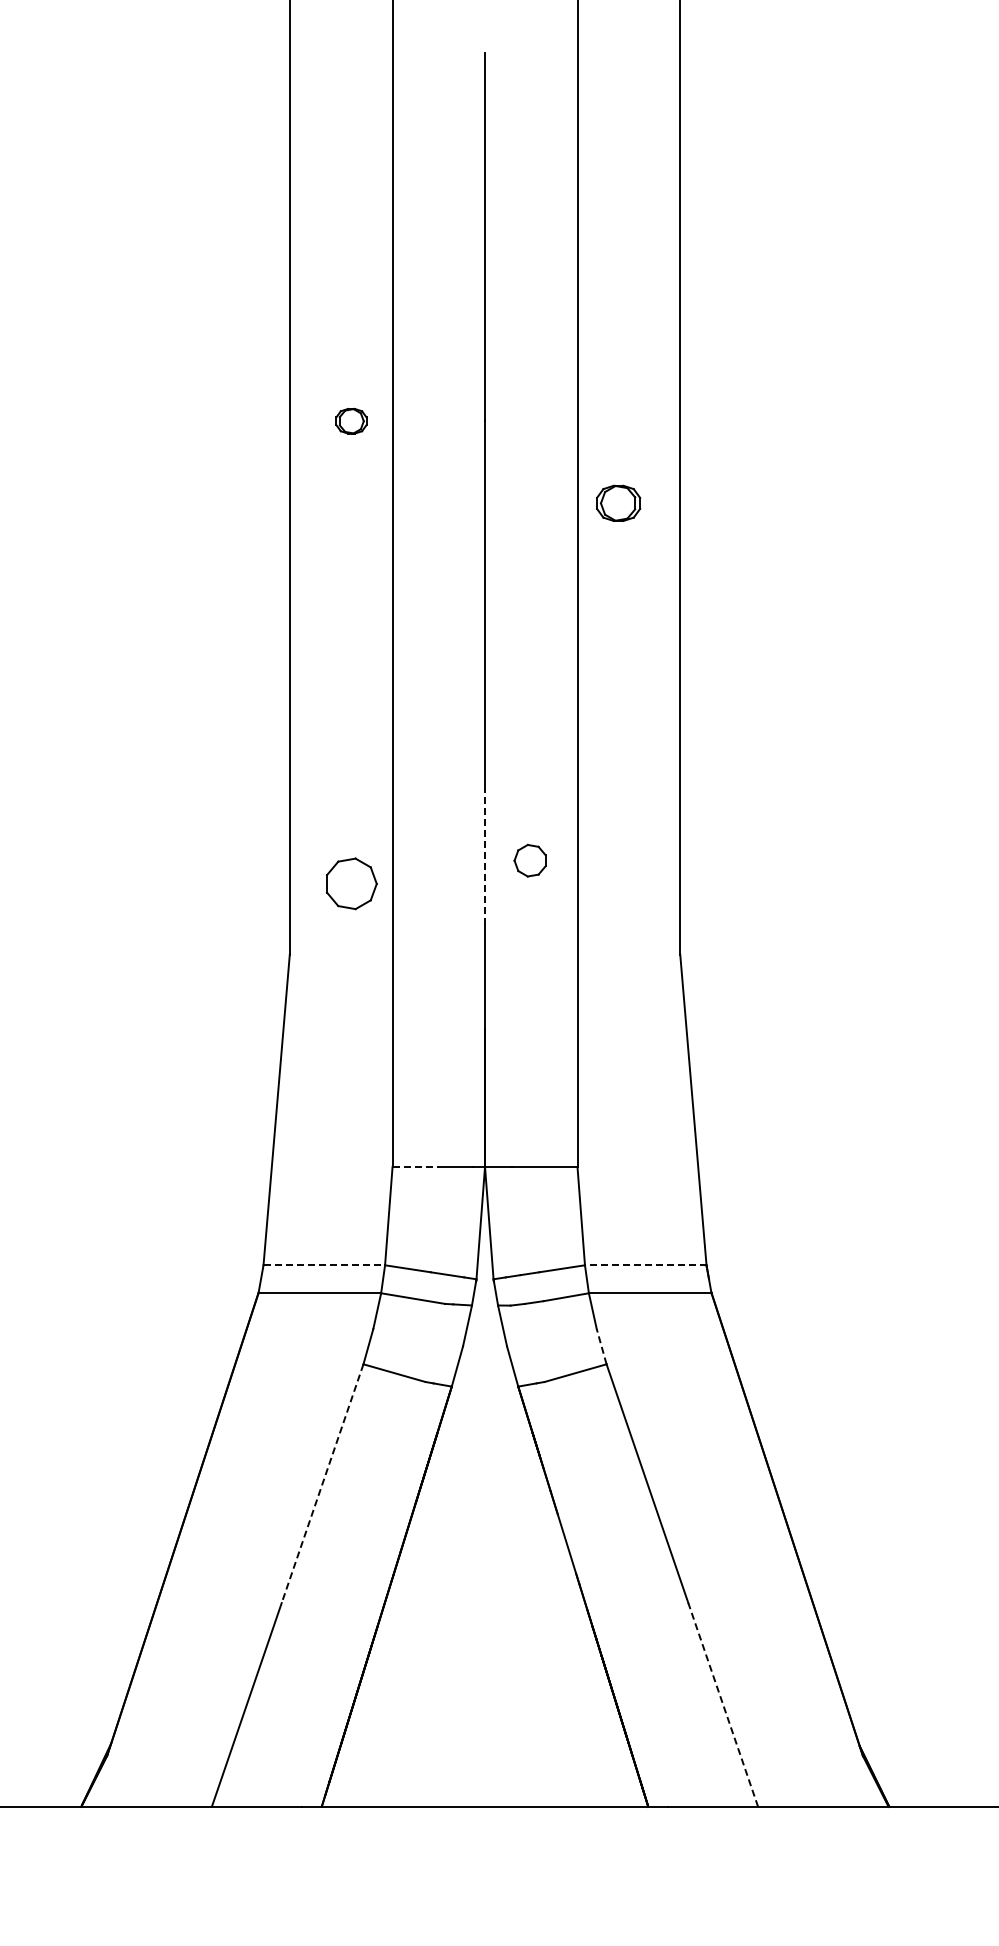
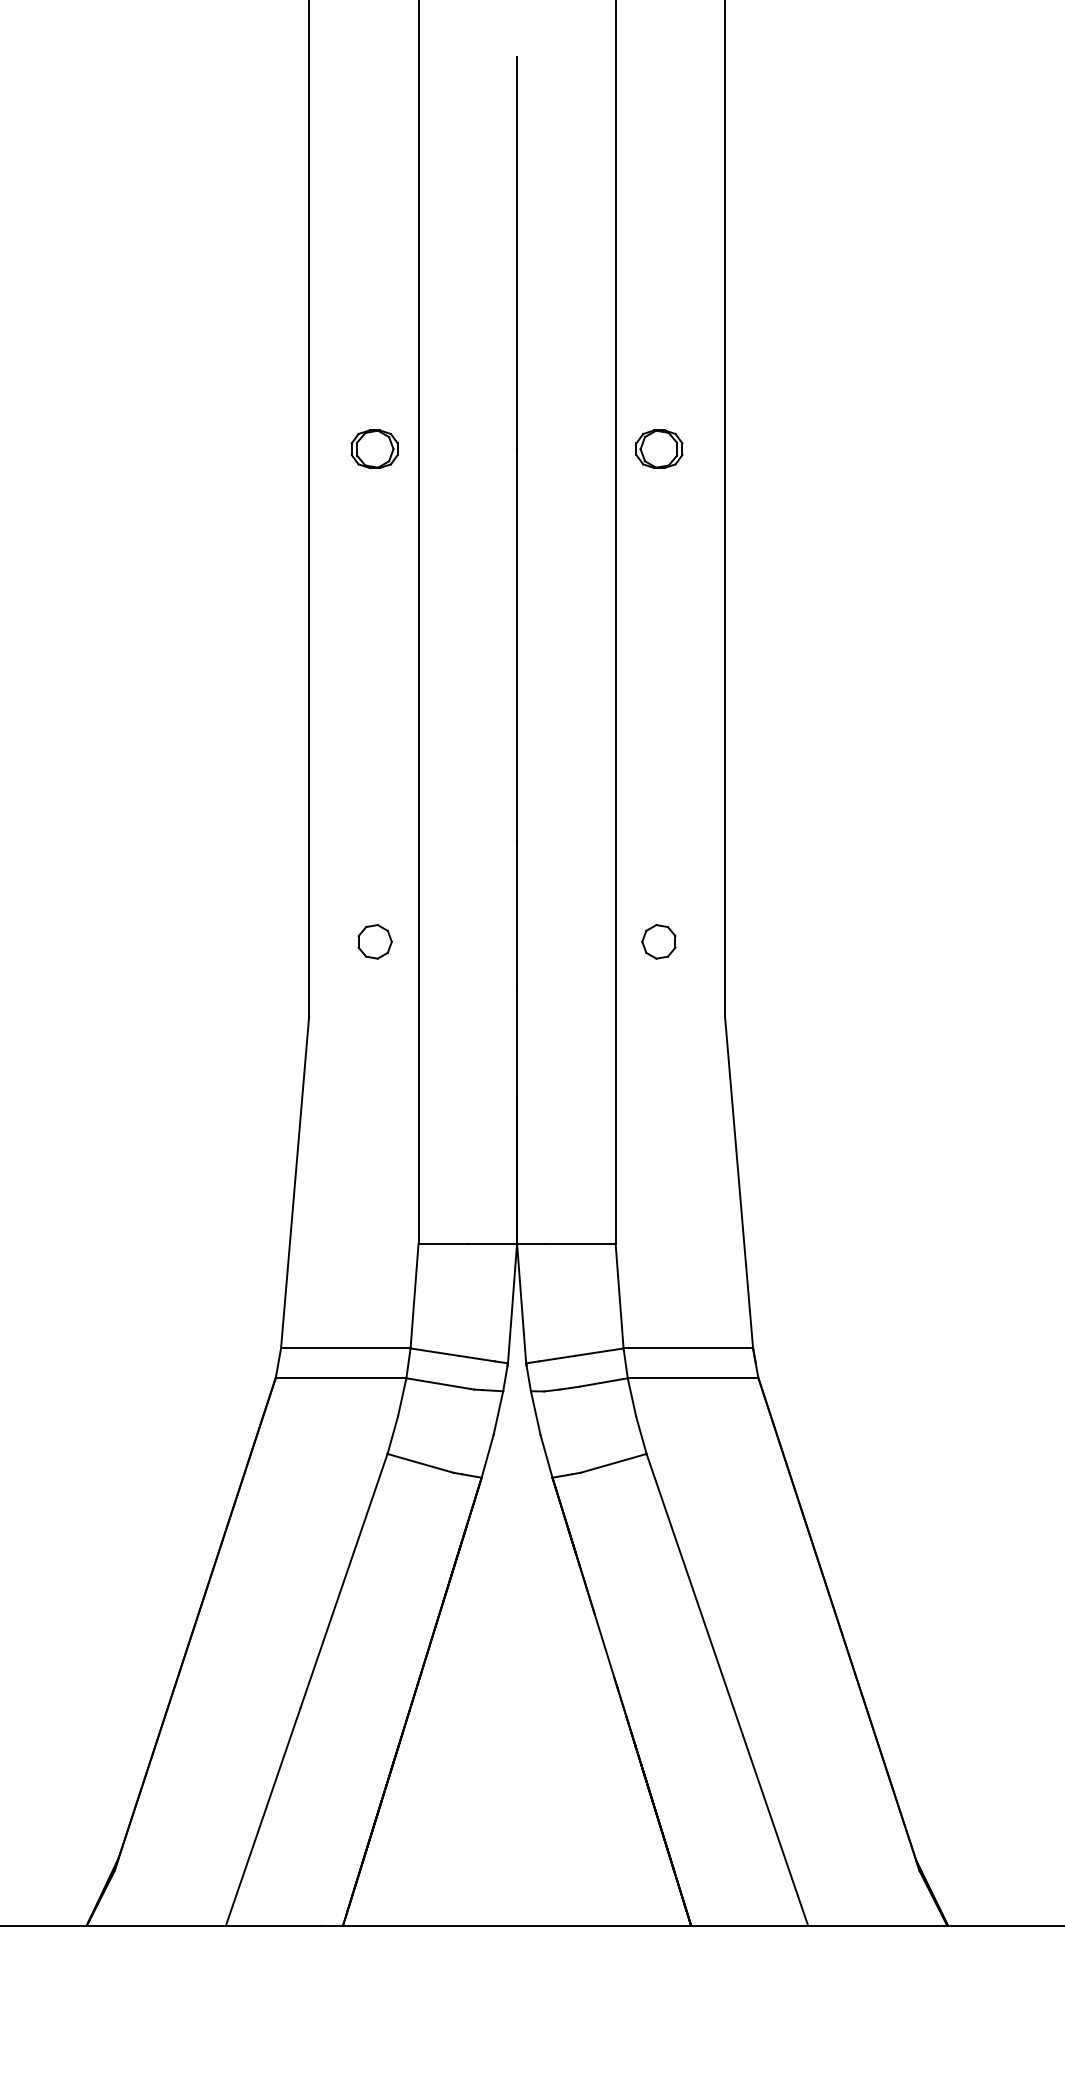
part: (351, 420) -> (374, 448), size x1.43
part: (618, 502) -> (659, 448), moved
line: (485, 857) -> (517, 913), dashed -> solid
part: (529, 860) -> (658, 941), moved
part: (351, 883) -> (374, 941), size x0.62
line: (416, 1166) -> (444, 1243), dashed -> solid
line: (324, 1265) -> (346, 1348), dashed -> solid
line: (645, 1265) -> (688, 1348), dashed -> solid
line: (601, 1346) -> (641, 1435), dashed -> solid
line: (322, 1484) -> (343, 1582), dashed -> solid
line: (723, 1704) -> (771, 1816), dashed -> solid

